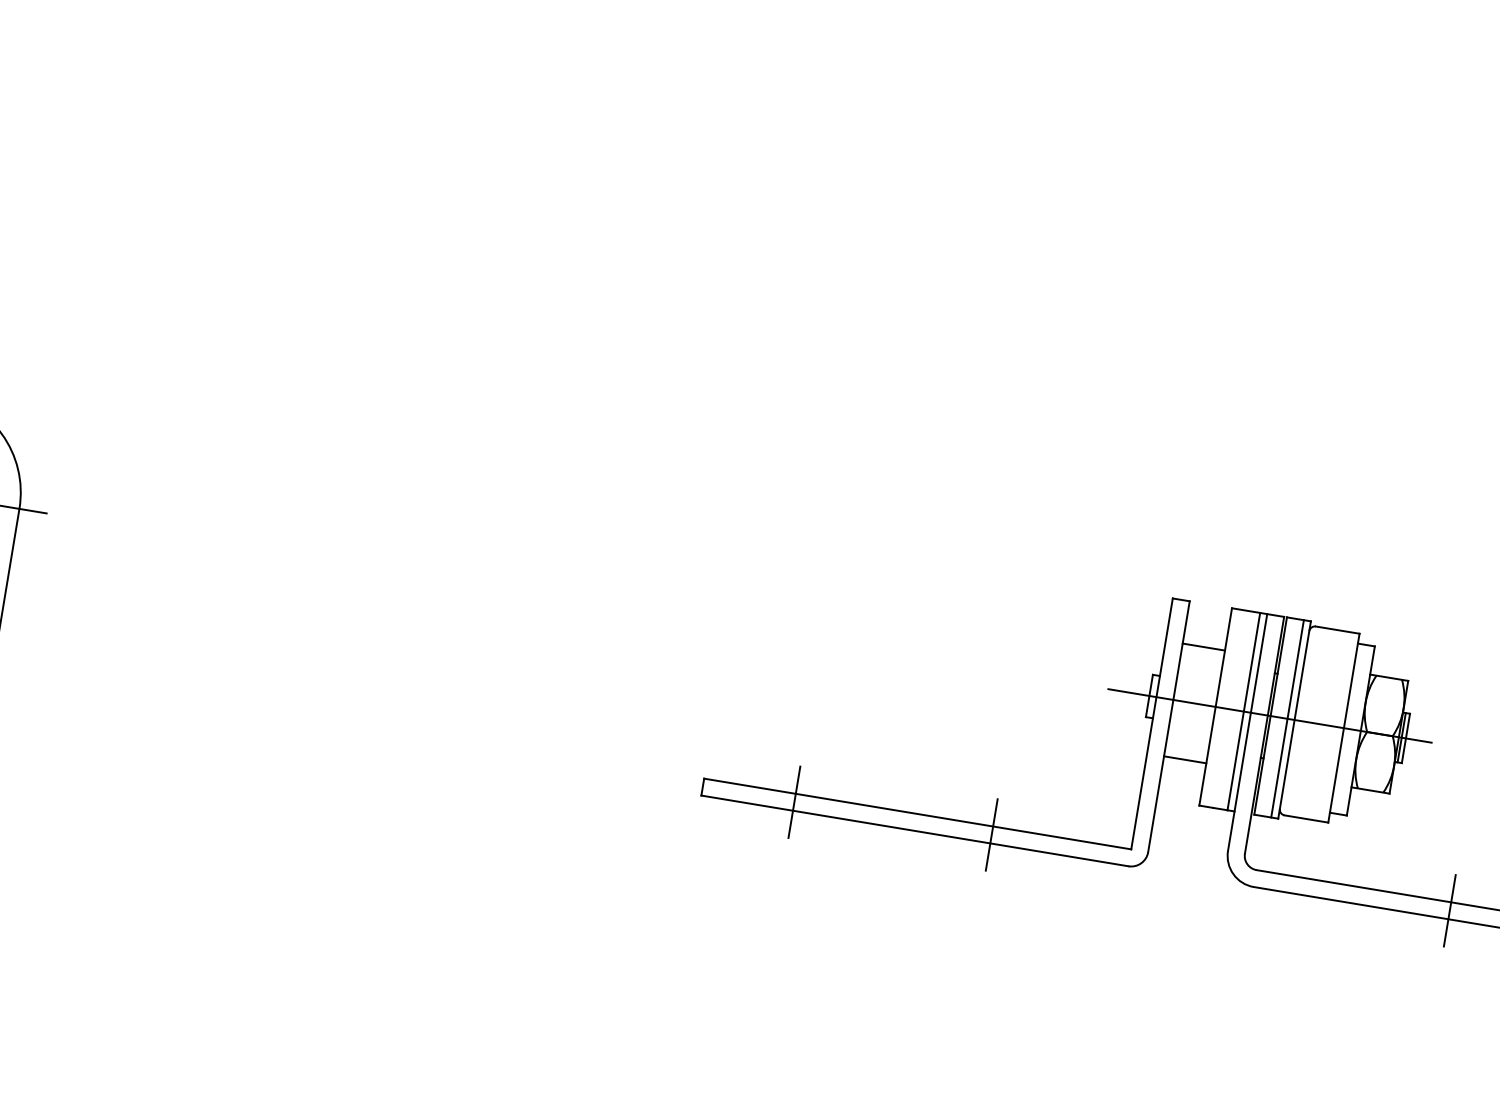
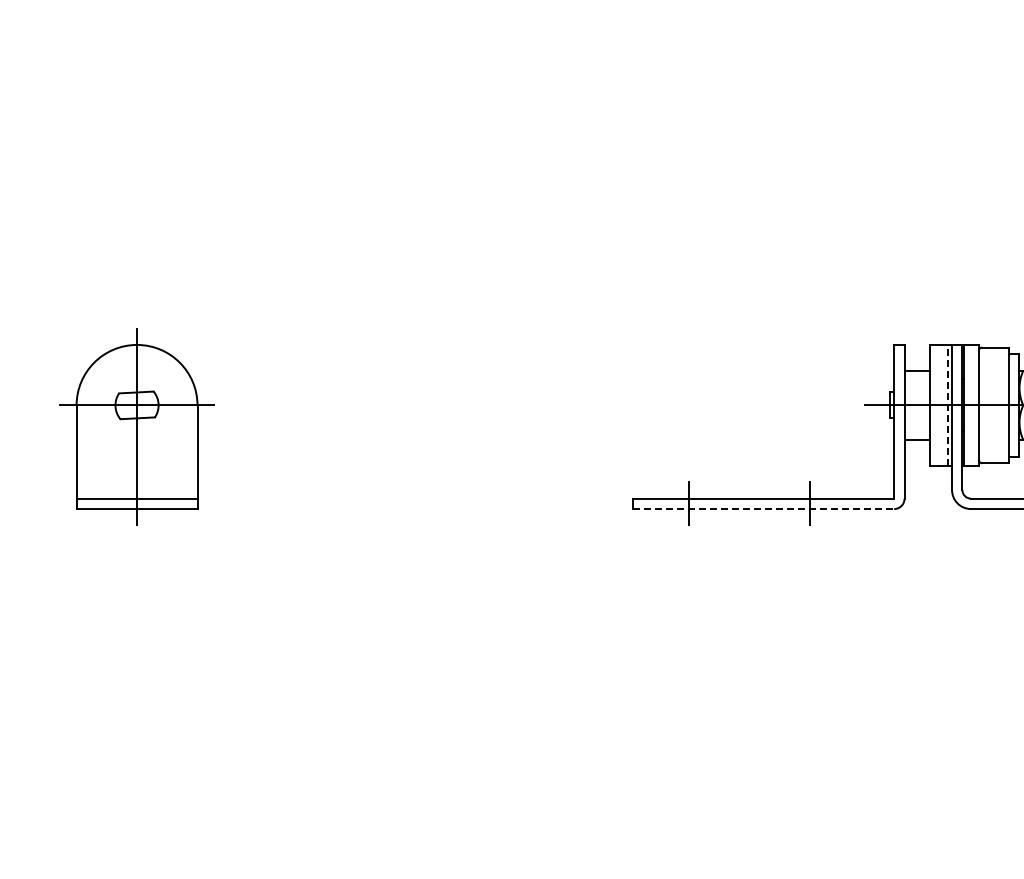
line: (1243, 710) -> (947, 404), solid -> dashed
line: (1287, 717) -> (974, 404), removed
line: (915, 831) -> (763, 509), solid -> dashed

